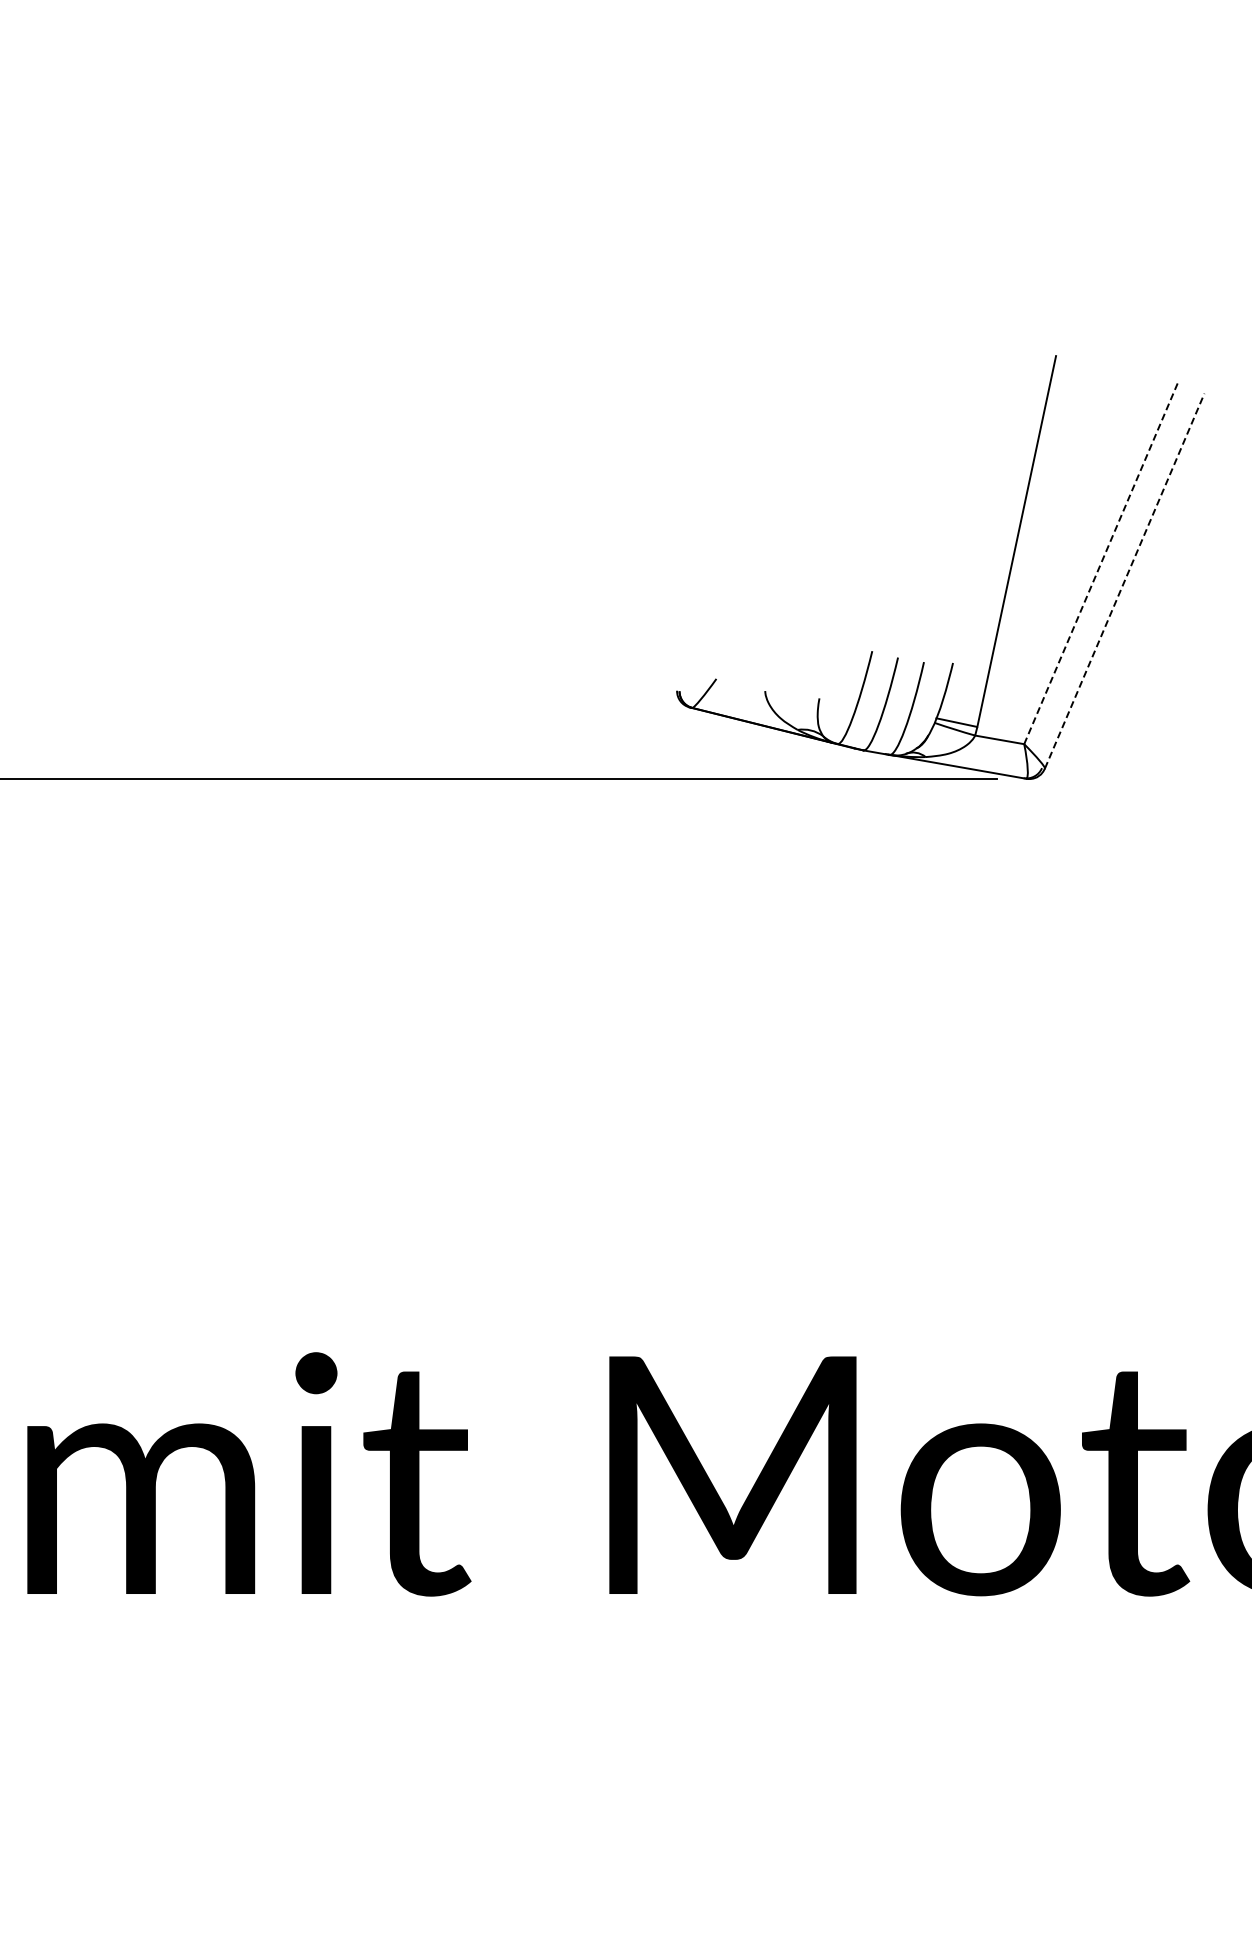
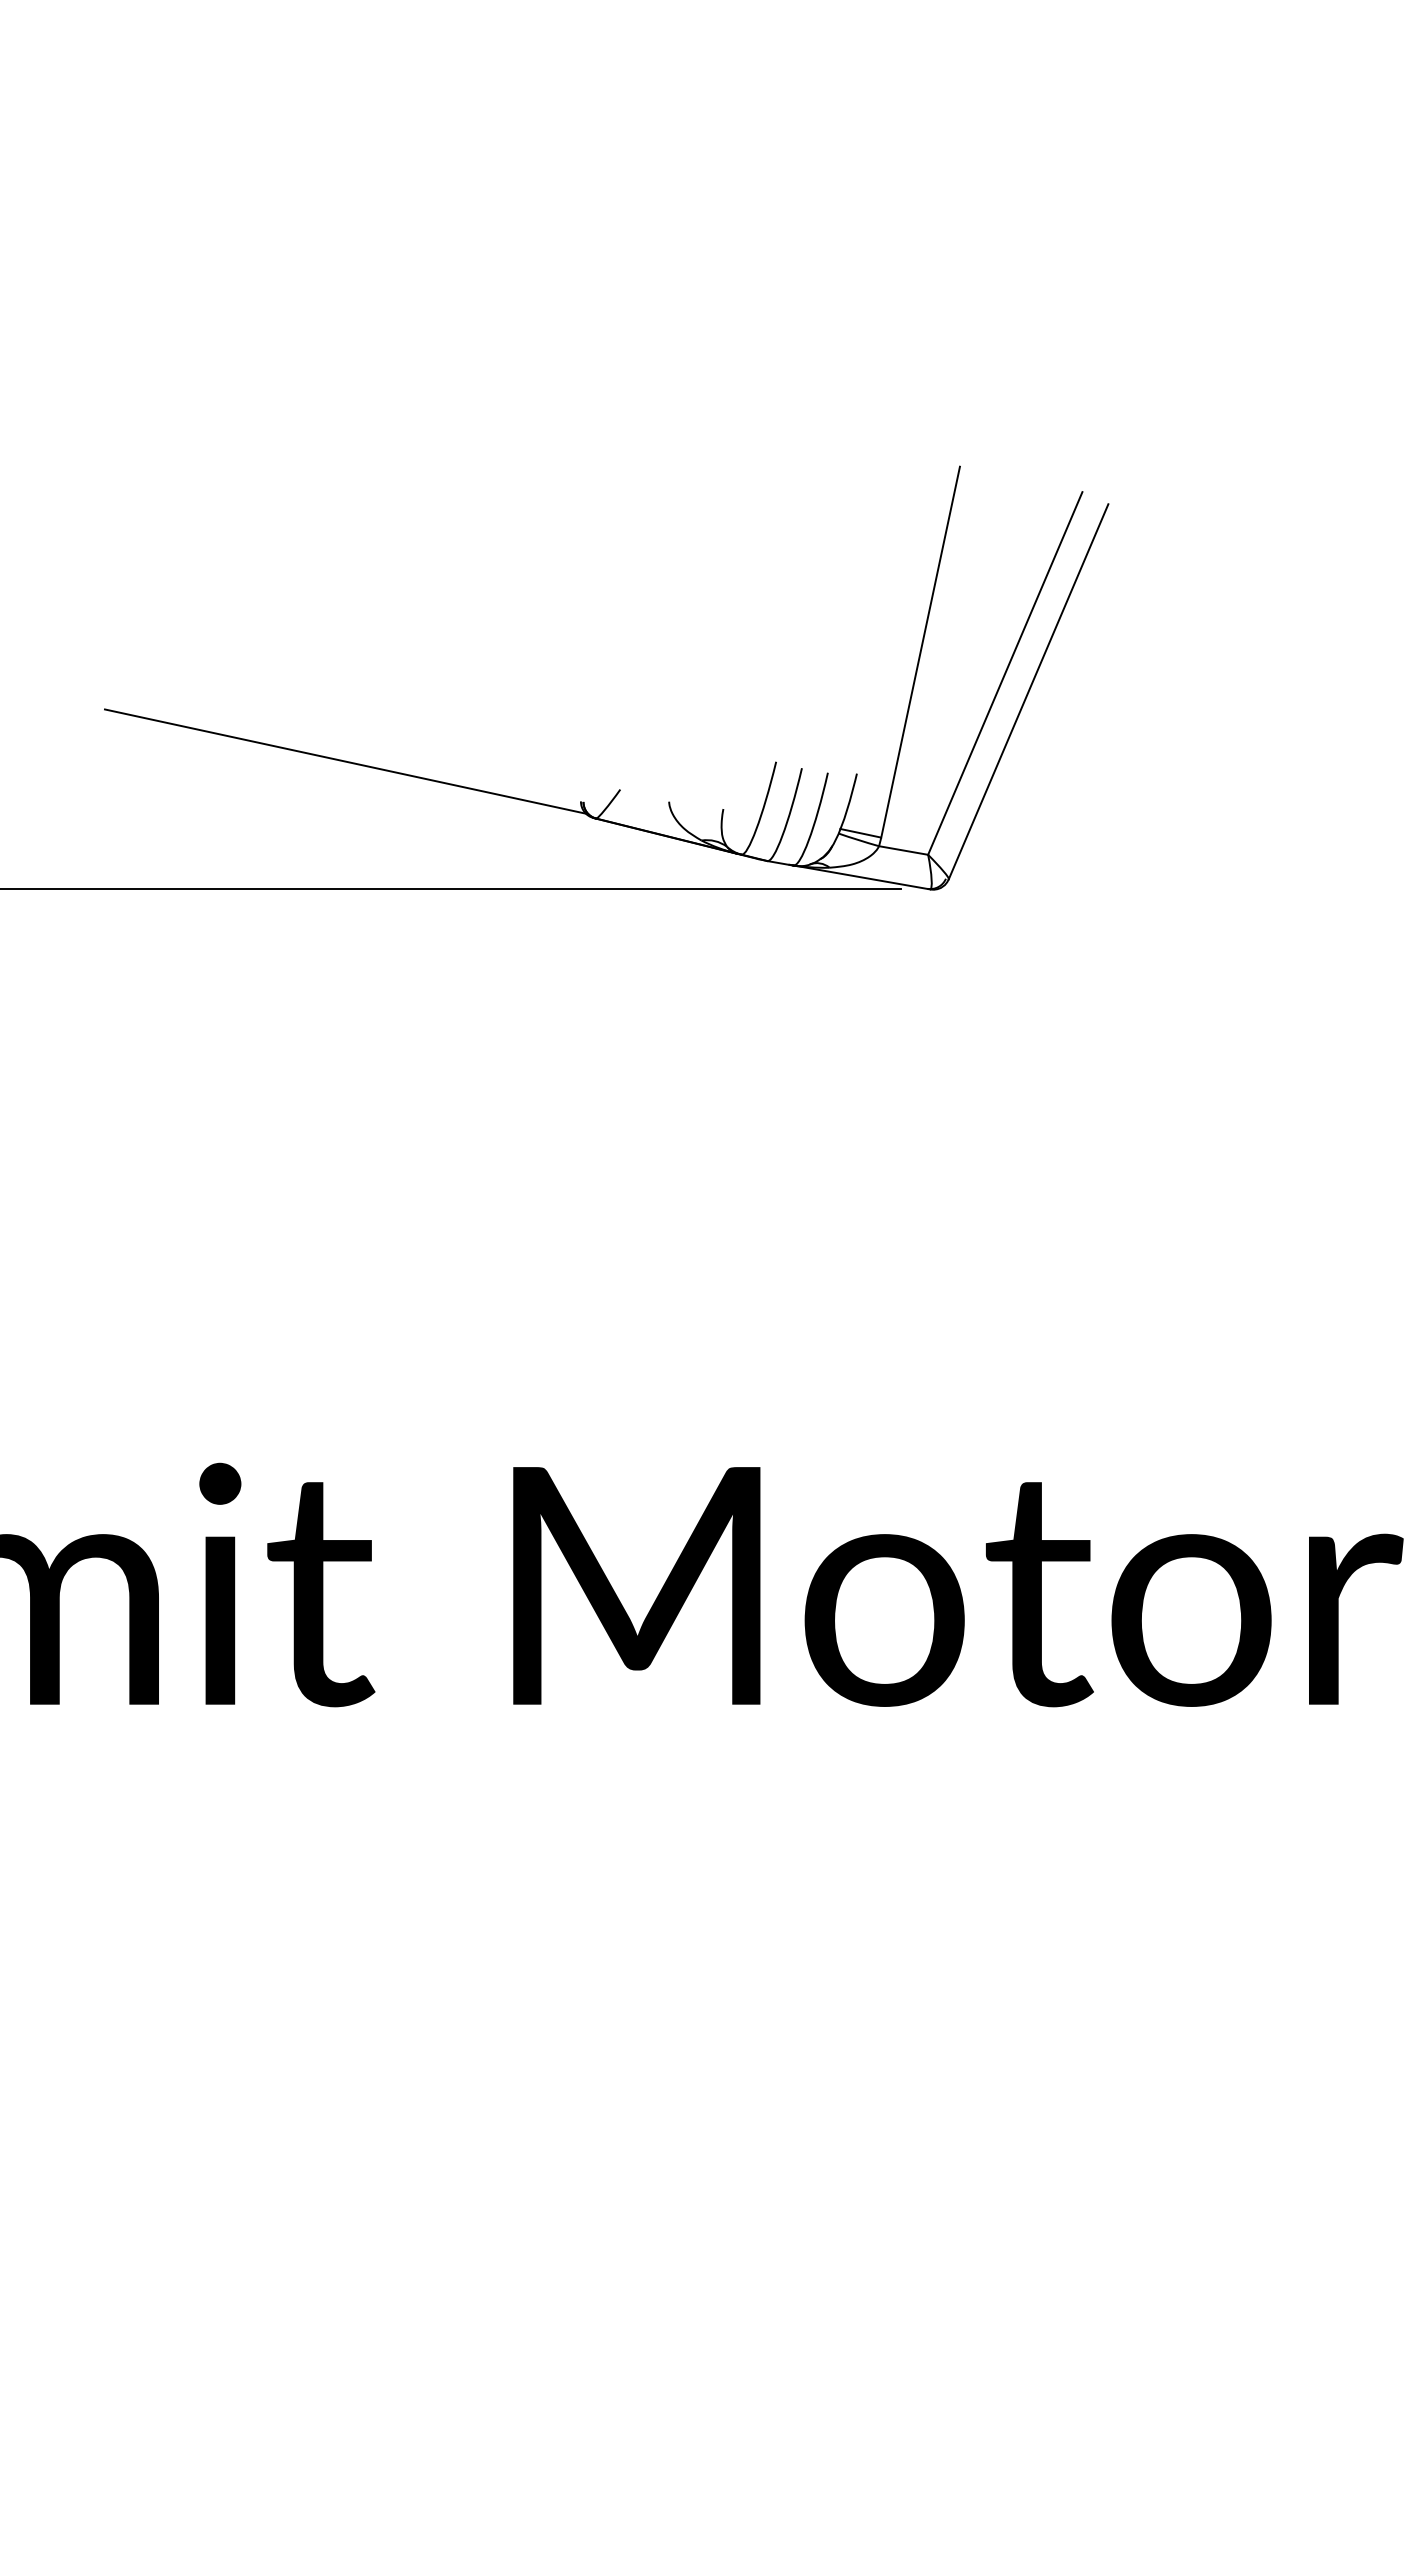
line: (1101, 562) -> (1005, 673), dashed -> solid
line: (1124, 580) -> (1028, 691), dashed -> solid
line: (440, 650) -> (344, 761), added

